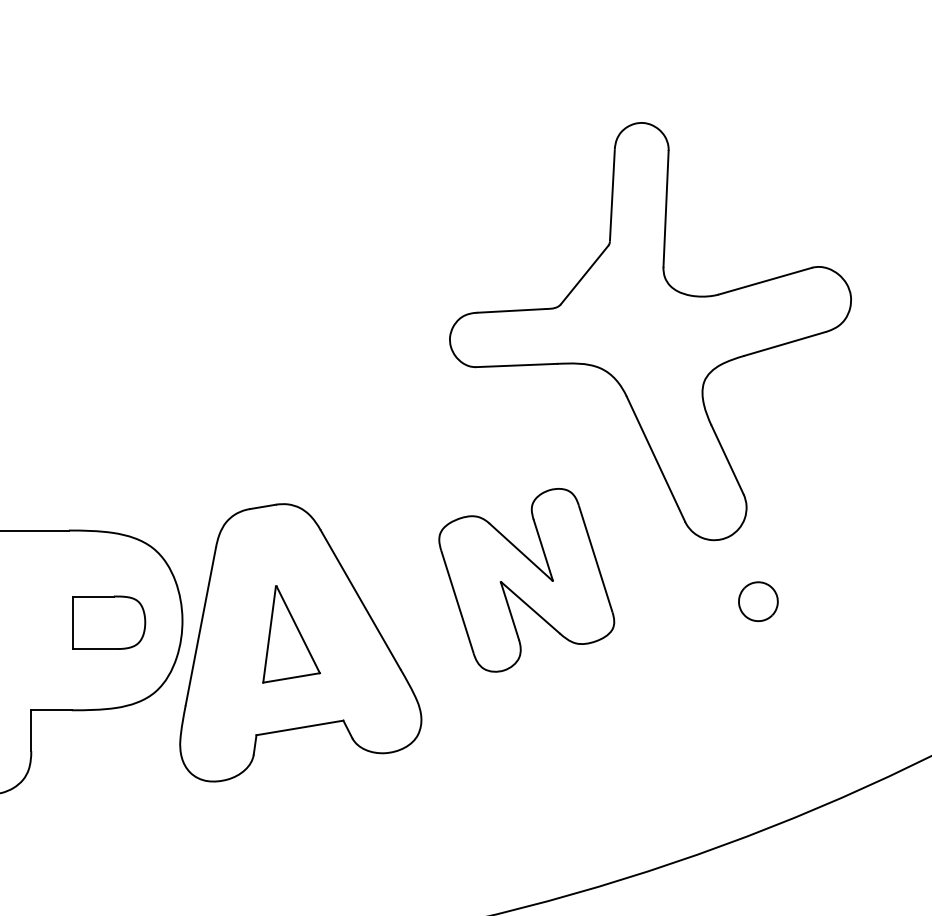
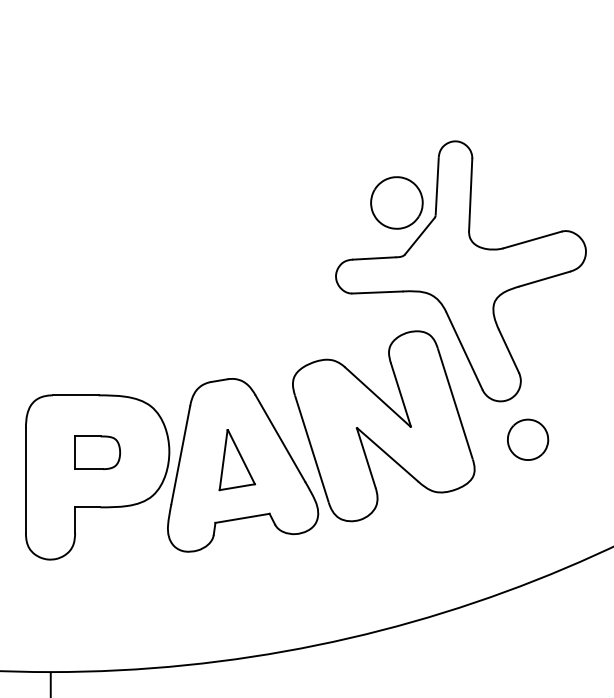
part: (547, 221) -> (396, 202), added
part: (526, 580) -> (383, 426), size x1.67
part: (758, 601) -> (528, 439), size x1.67
part: (108, 622) -> (97, 452), moved

